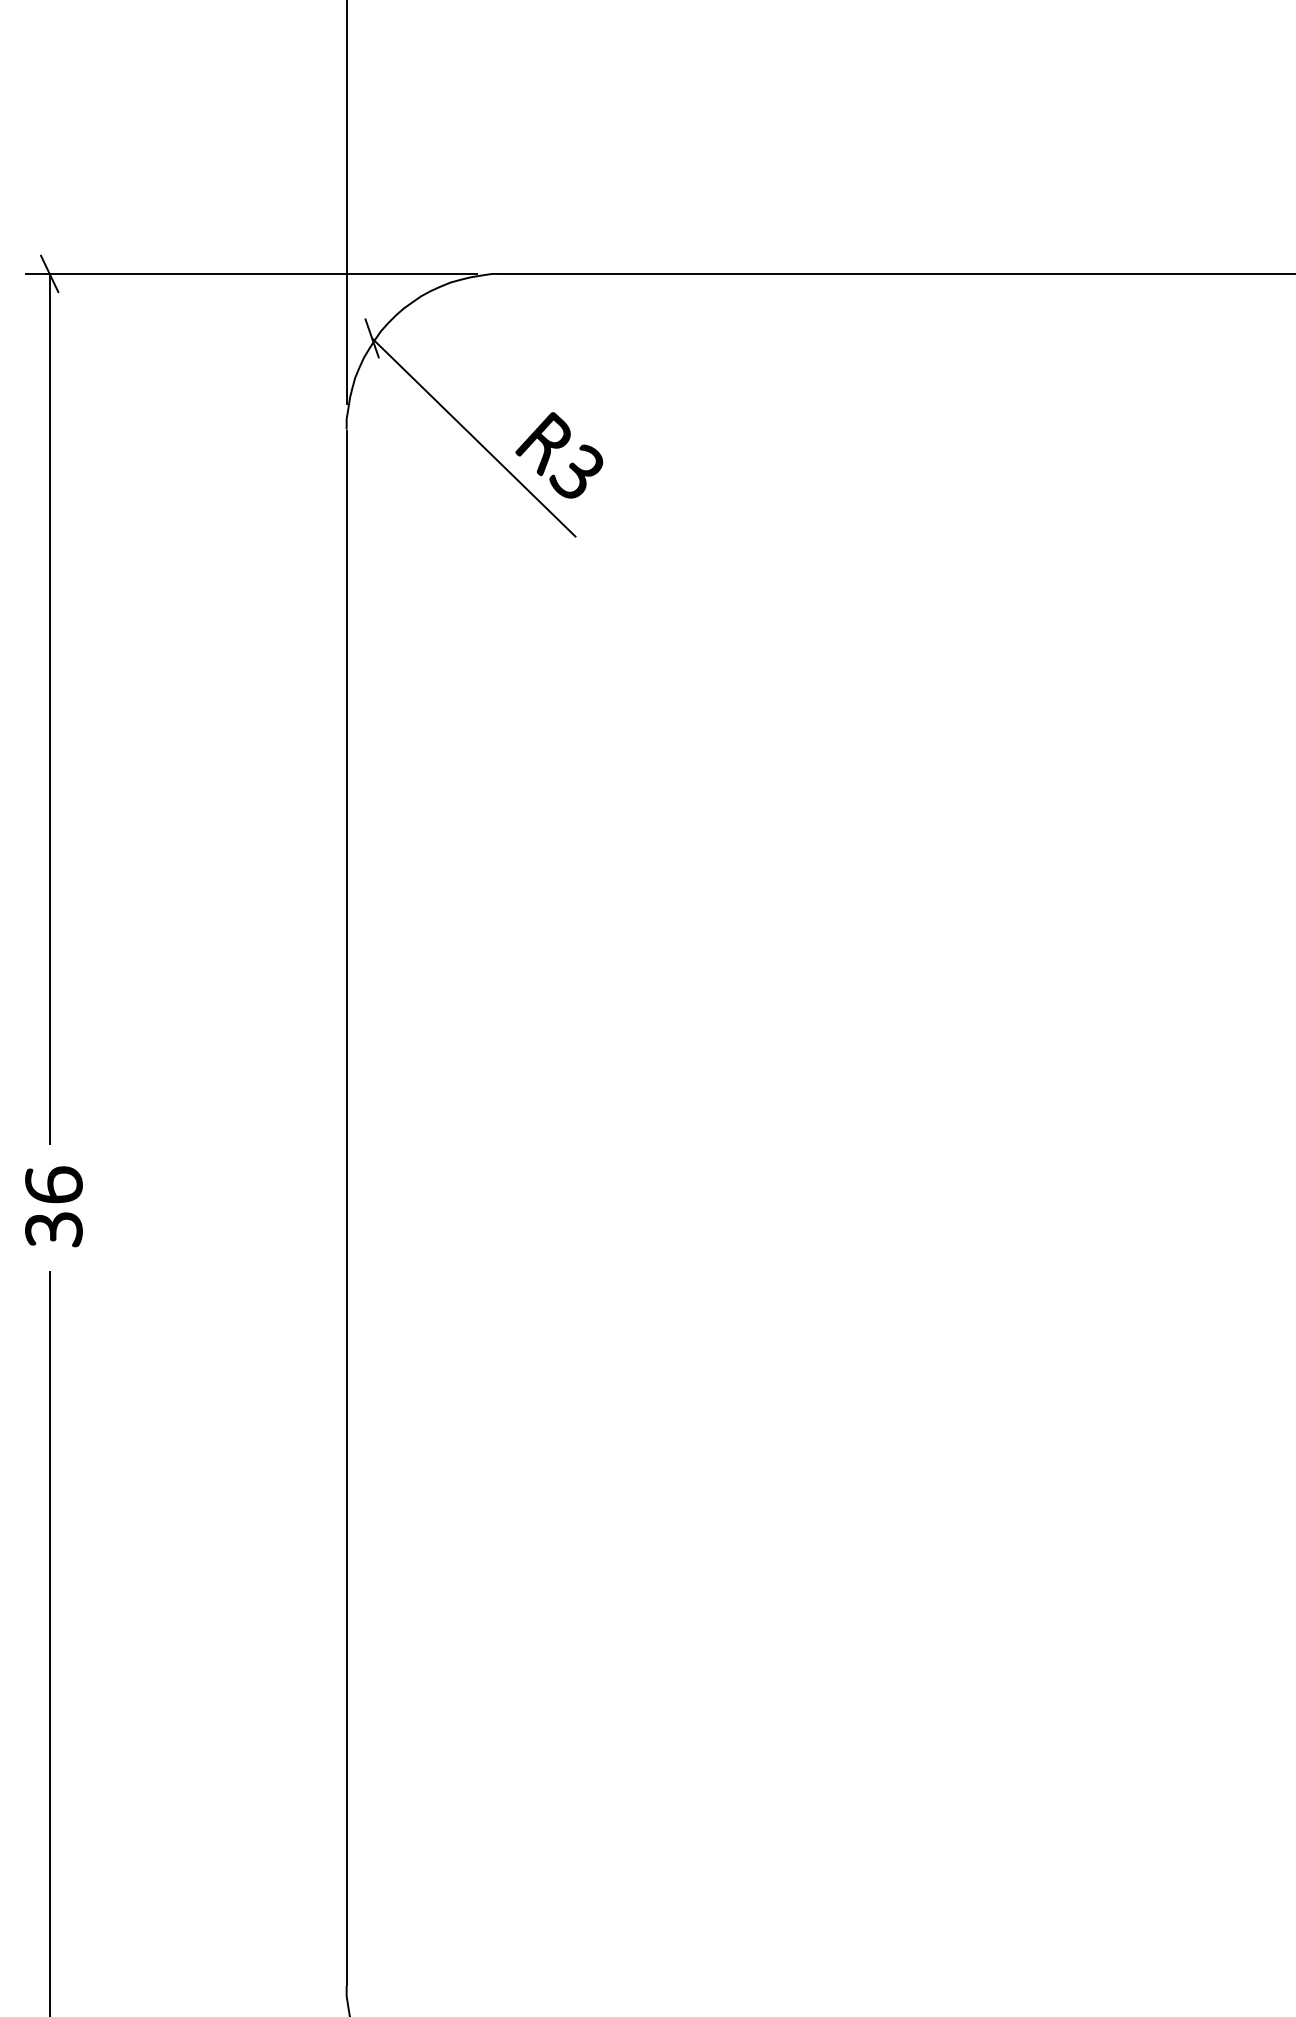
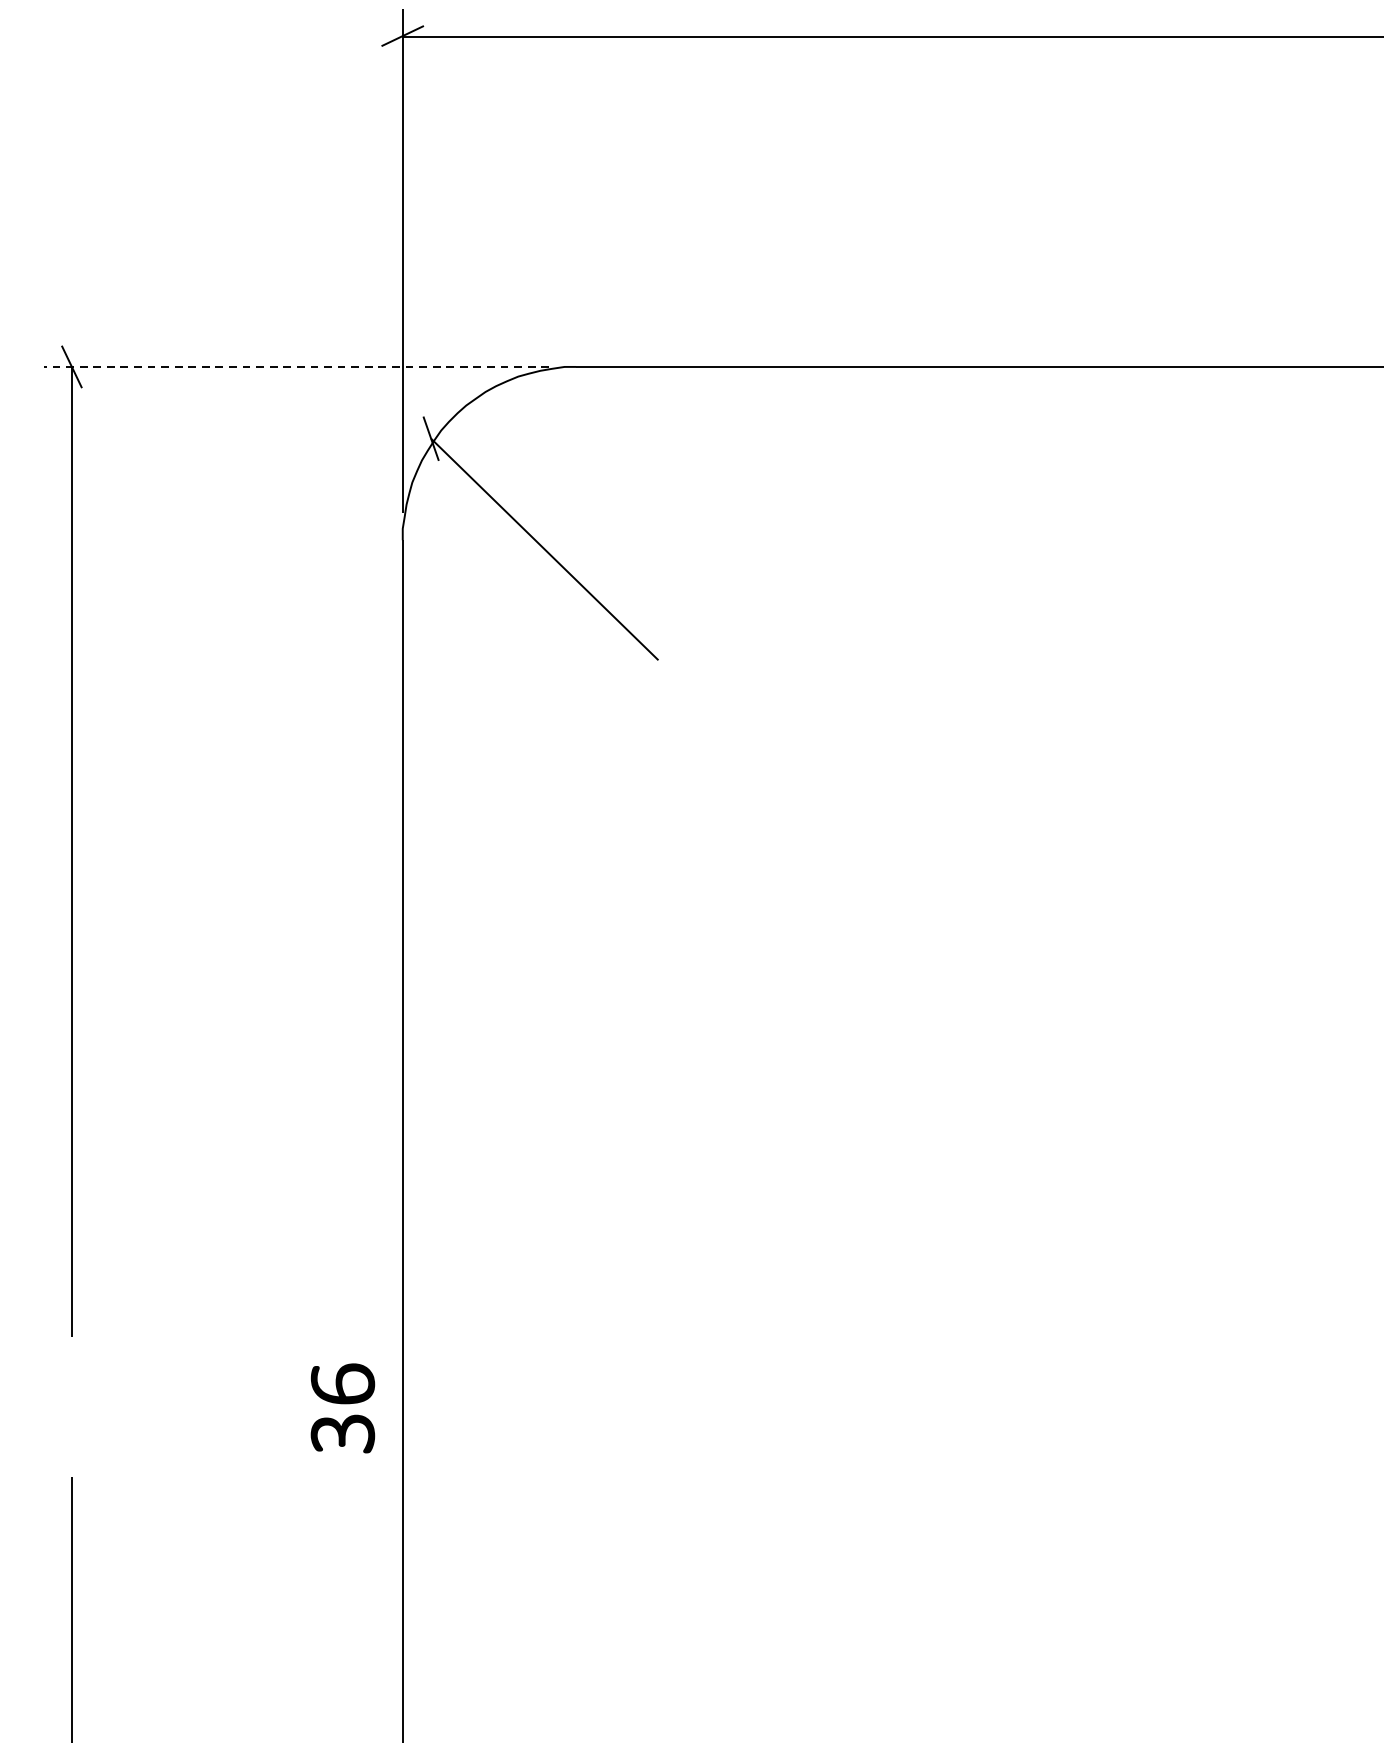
line: (251, 273) -> (296, 366), solid -> dashed
part: (559, 448) -> (639, 561), removed
part: (53, 1206) -> (342, 1408), moved

